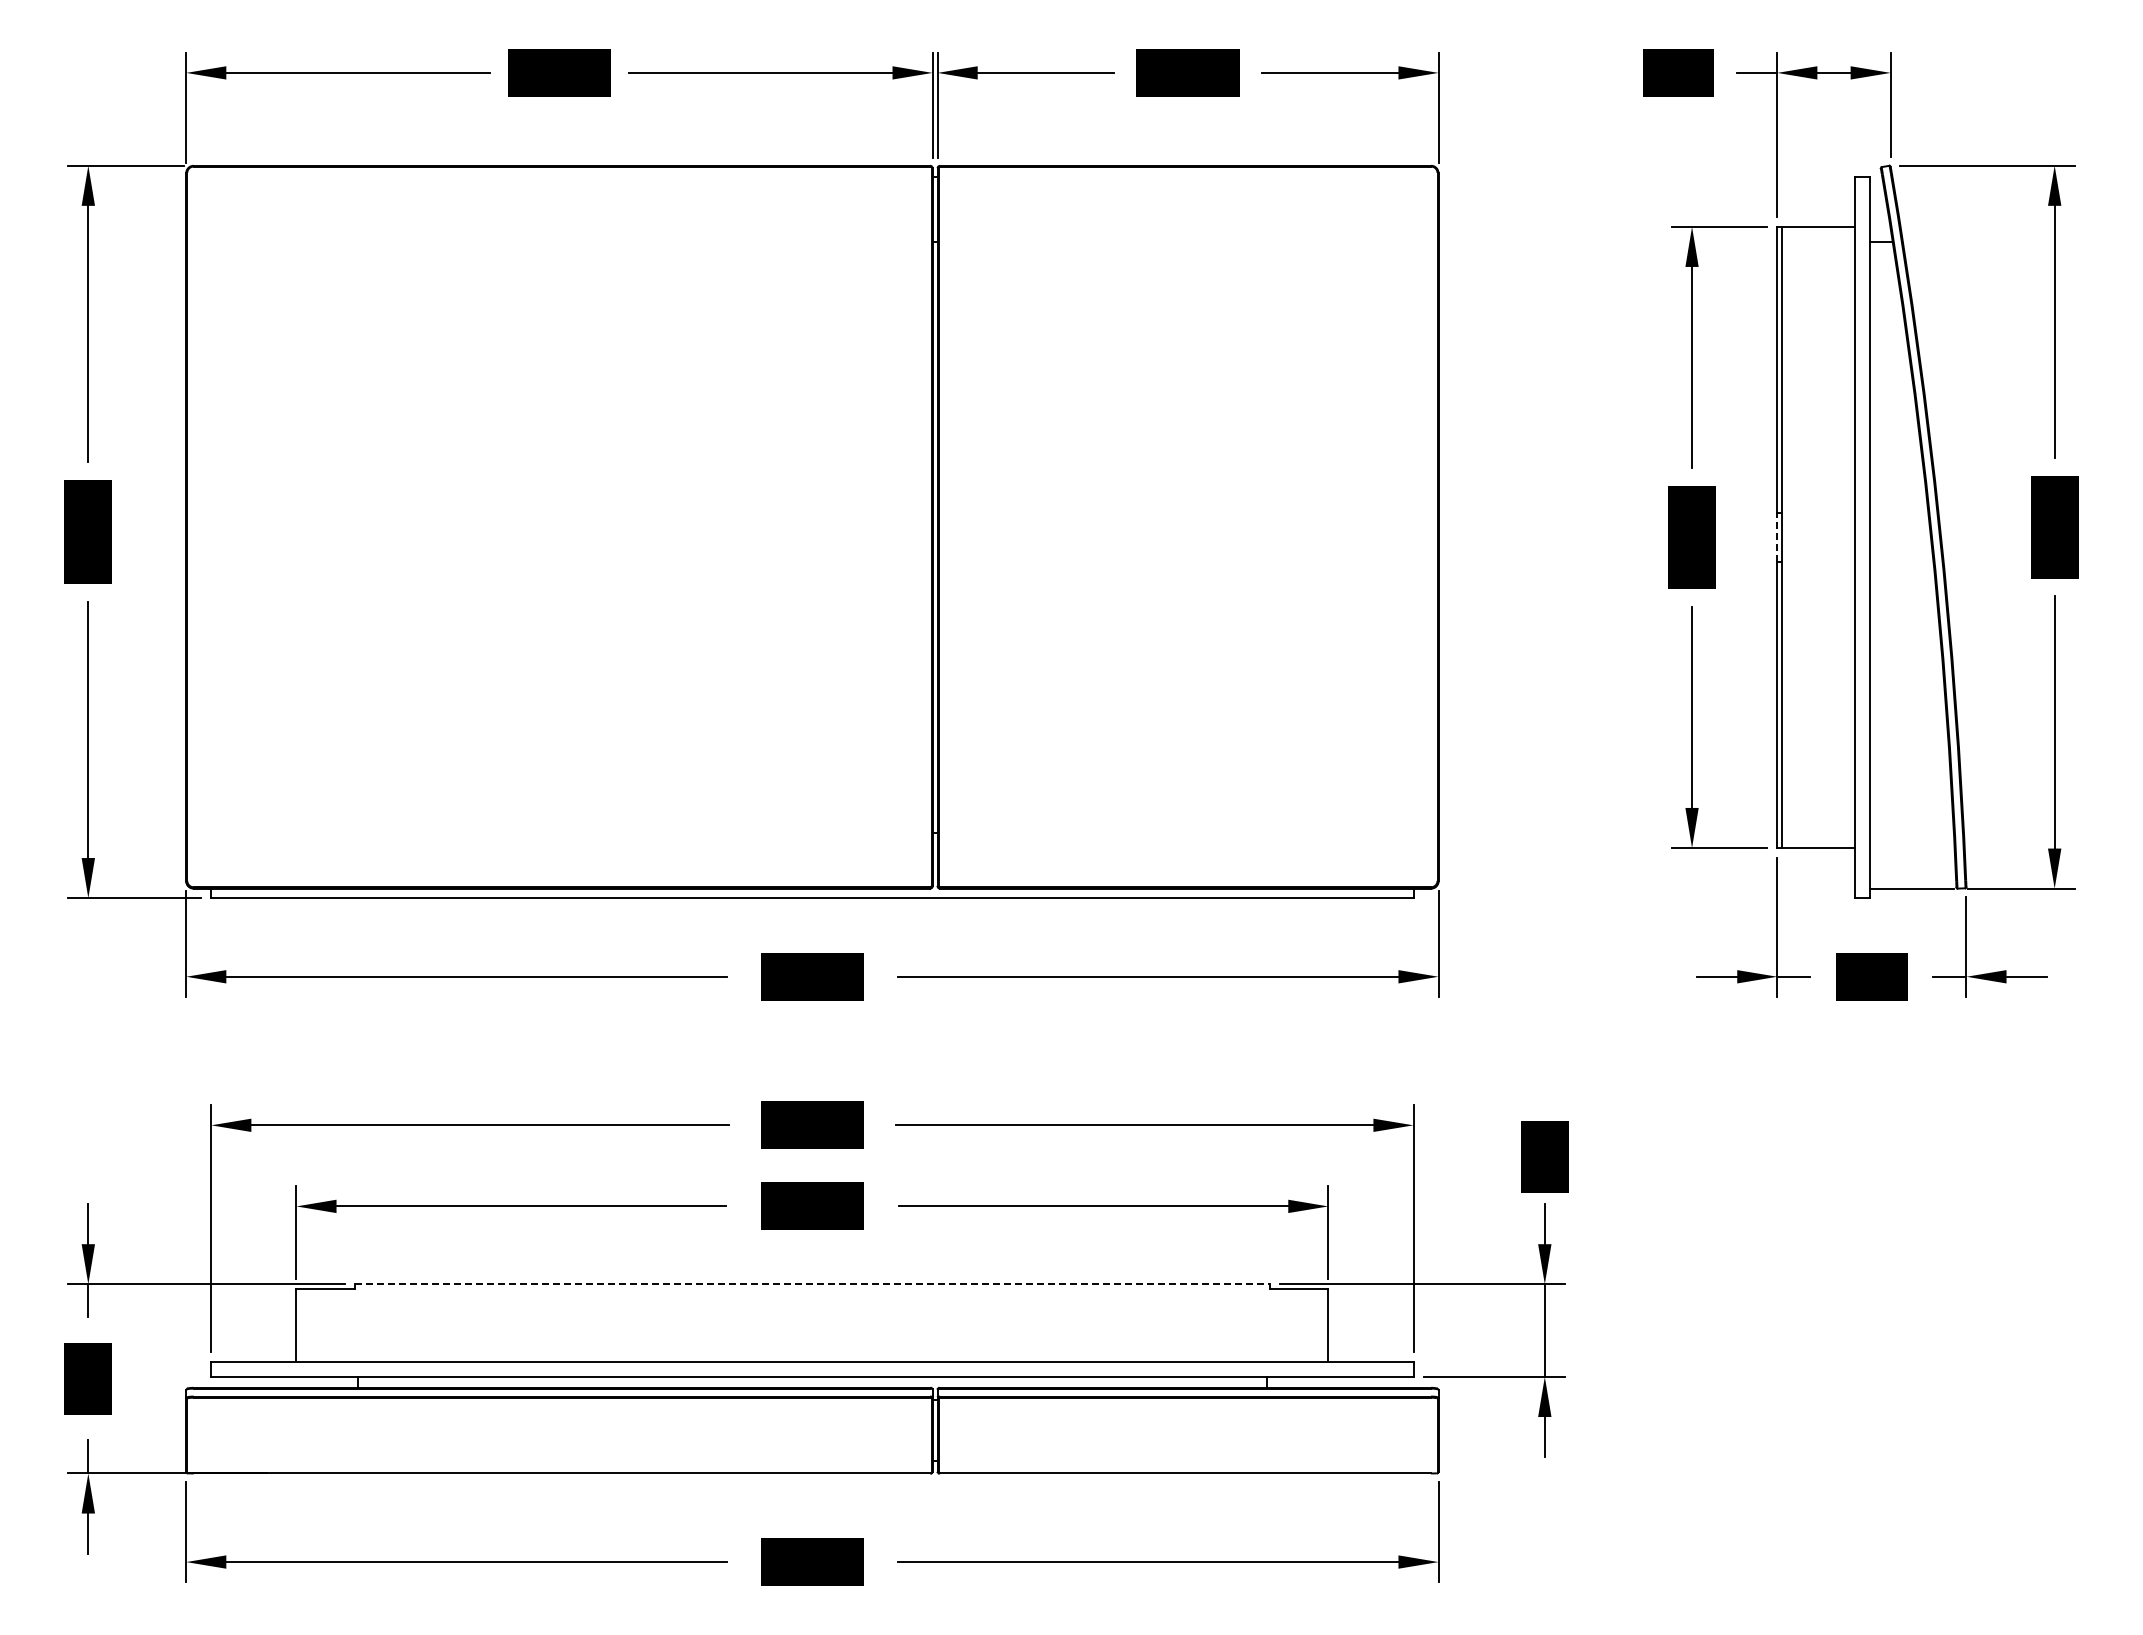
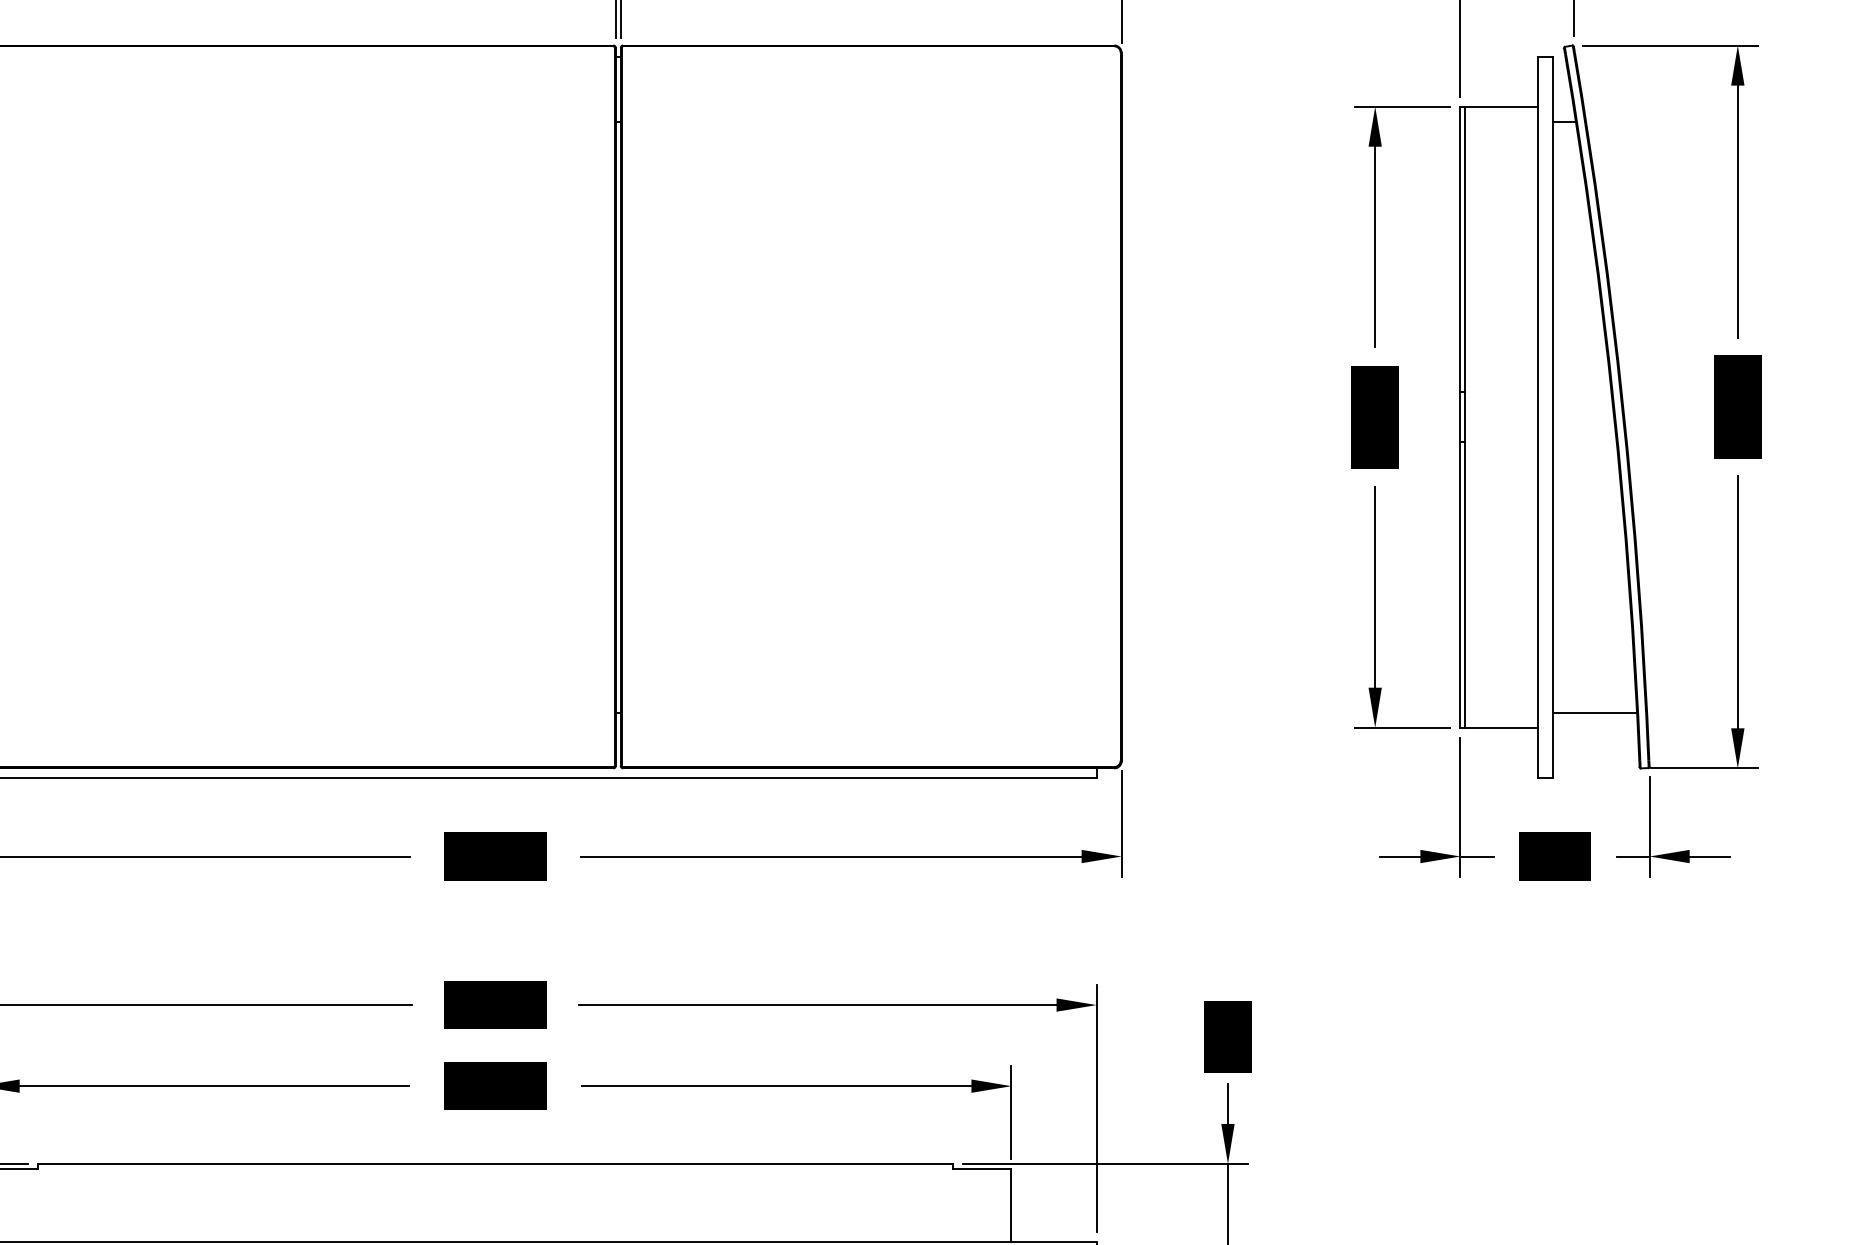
line: (1777, 537) -> (1460, 417), dashed -> solid
line: (1911, 889) -> (1594, 713), moved
line: (812, 1284) -> (495, 1164), dashed -> solid

